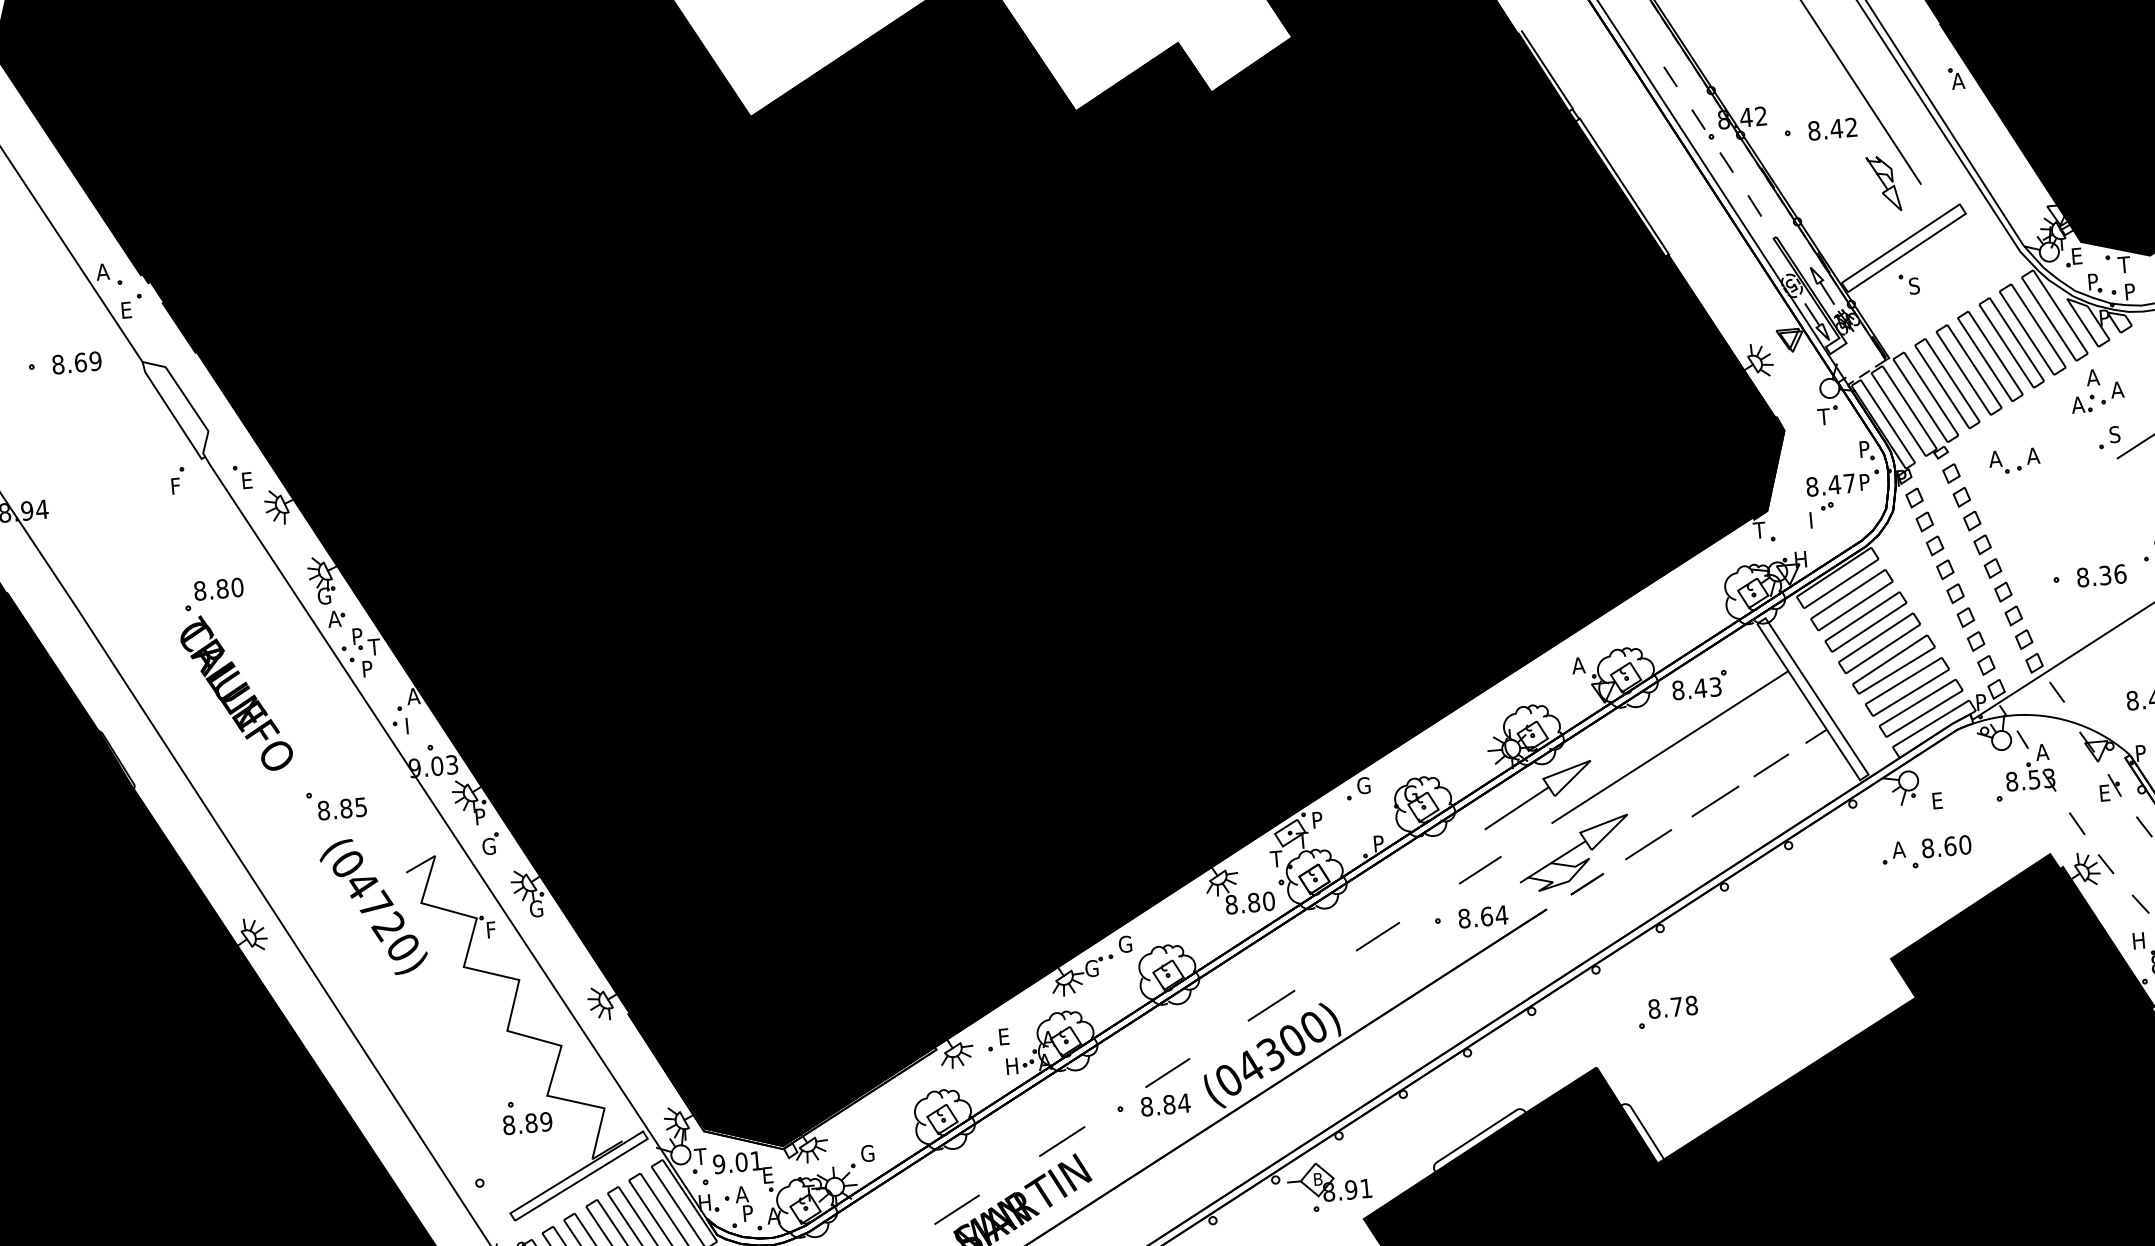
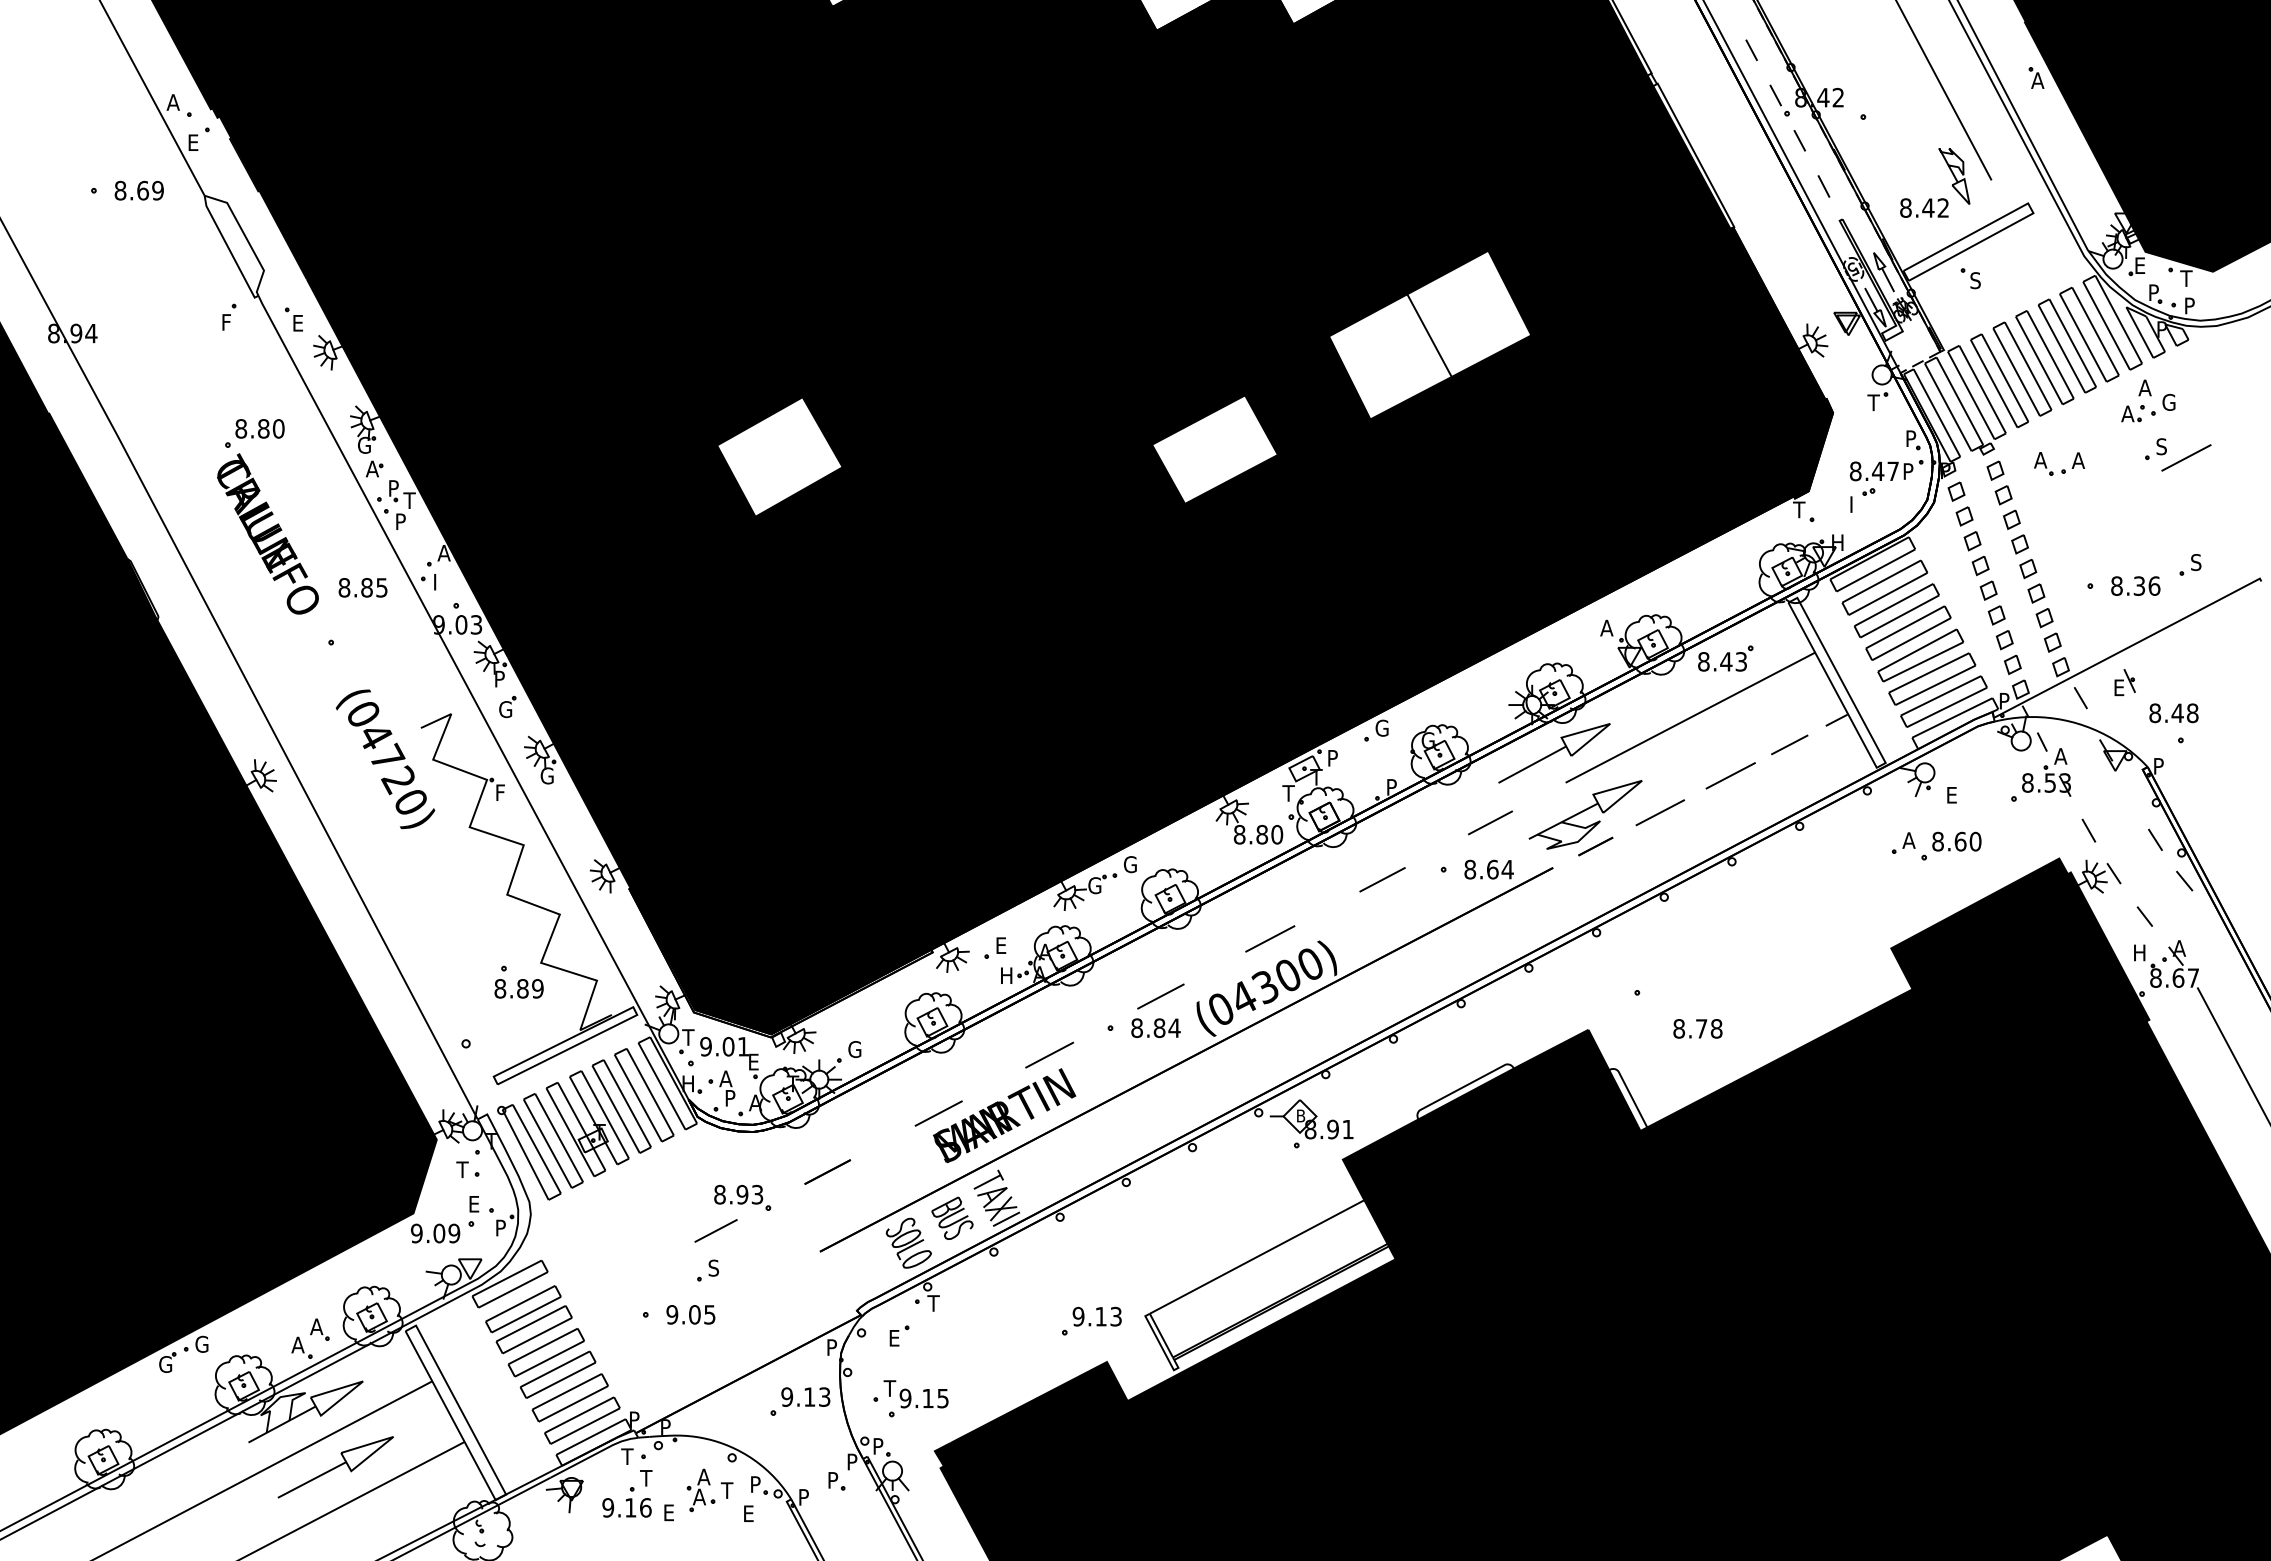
text: (1832, 128) -> (1924, 207), moved
text: (2117, 388) -> (2168, 401), A -> G
fill: (1375, 389) -> (1429, 334), removed
fill: (1171, 523) -> (1214, 449), removed
fill: (738, 569) -> (779, 456), removed
part: (2109, 787) -> (2124, 682), moved
text: (341, 808) -> (362, 587), moved
text: (1672, 1006) -> (1697, 1028), moved

